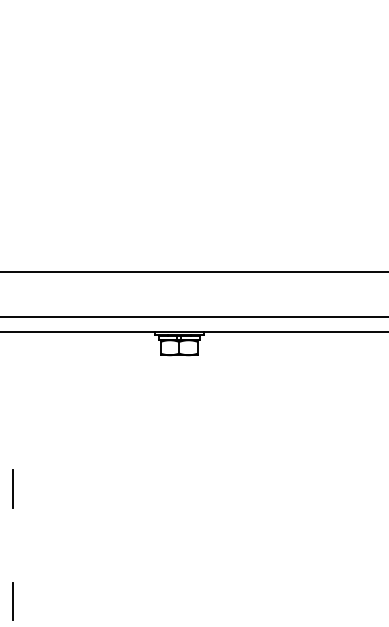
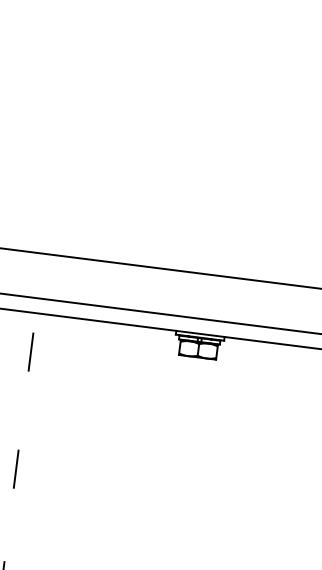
line: (12, 370) -> (30, 351), added

